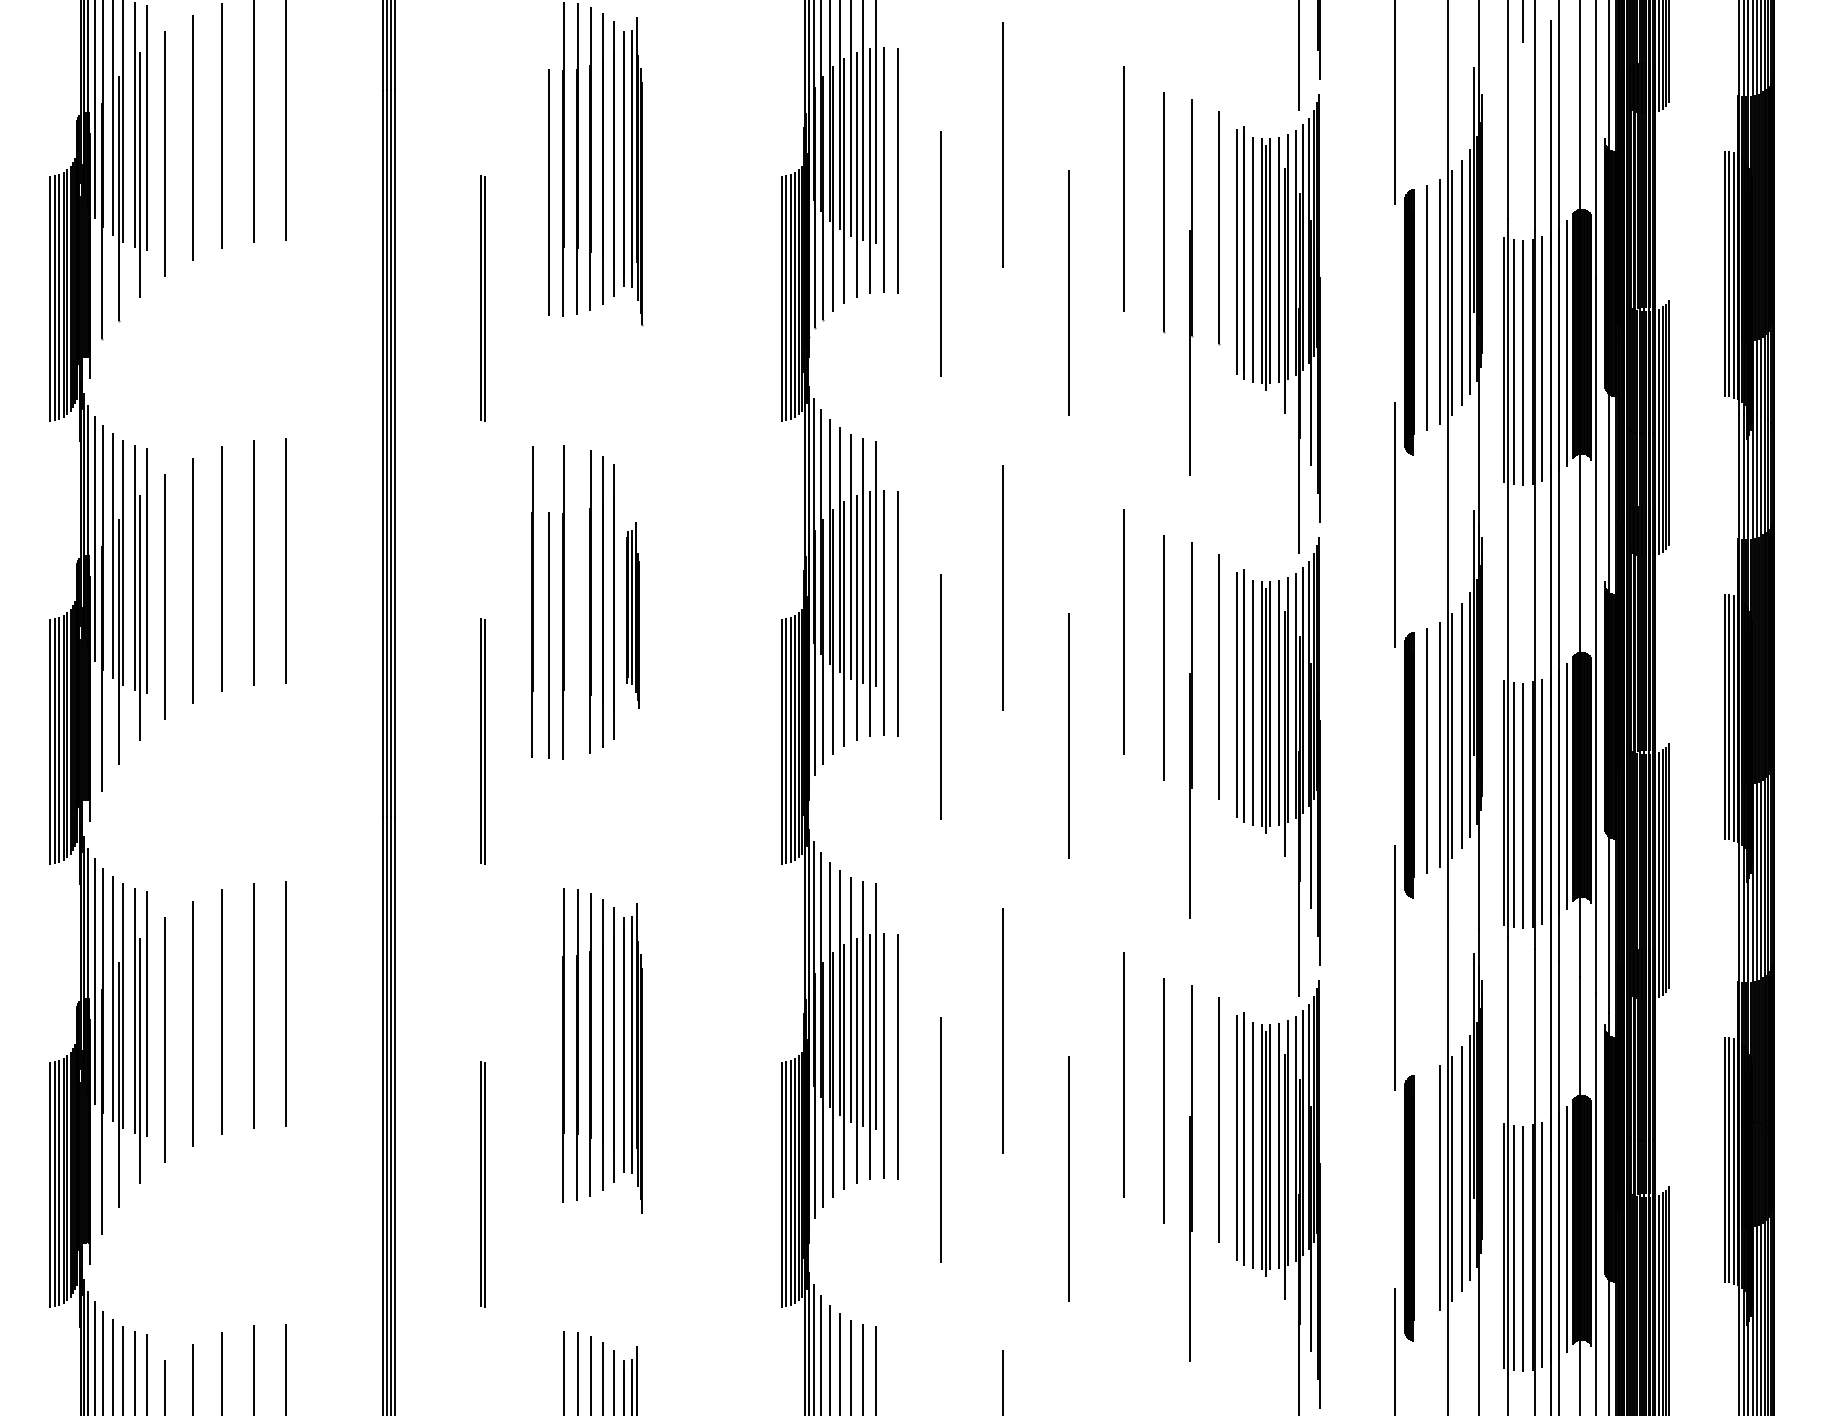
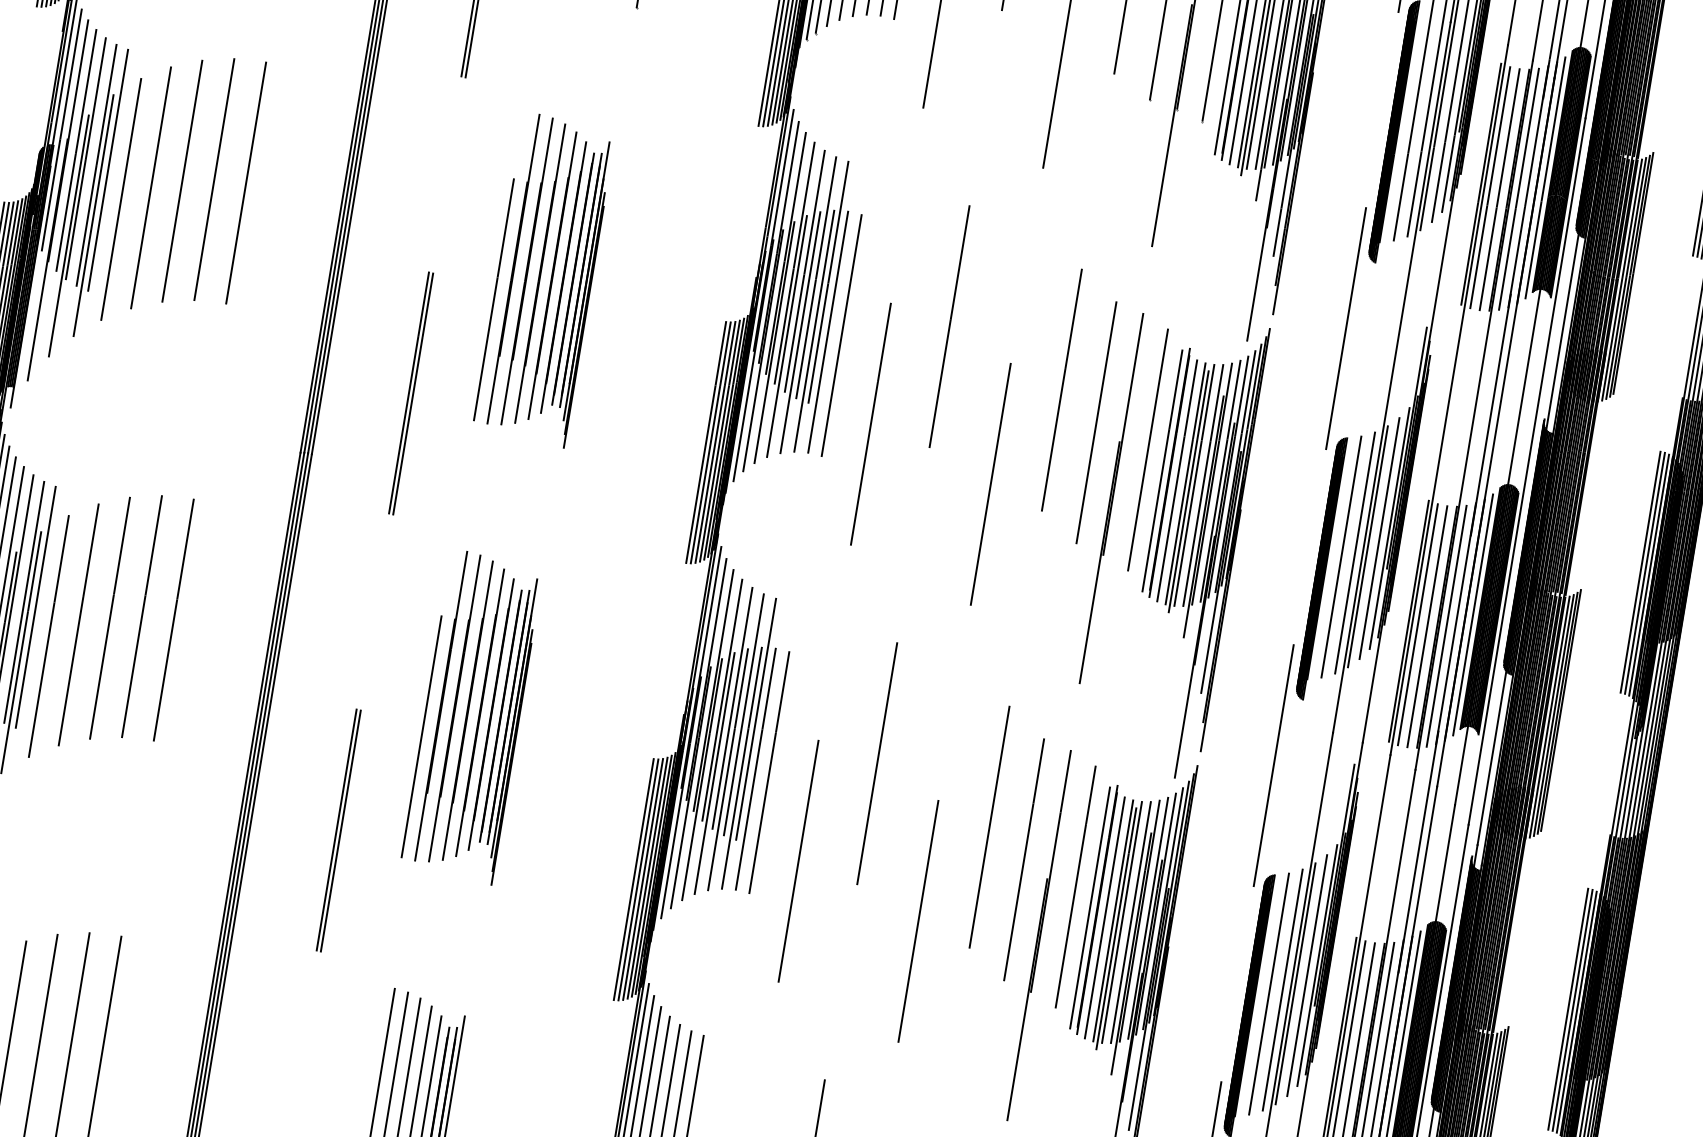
line: (532, 601) -> (527, 270), moved
part: (632, 615) -> (579, 293), size x1.67
line: (549, 1078) -> (422, 736), added
line: (1427, 1193) -> (1269, 993), added

